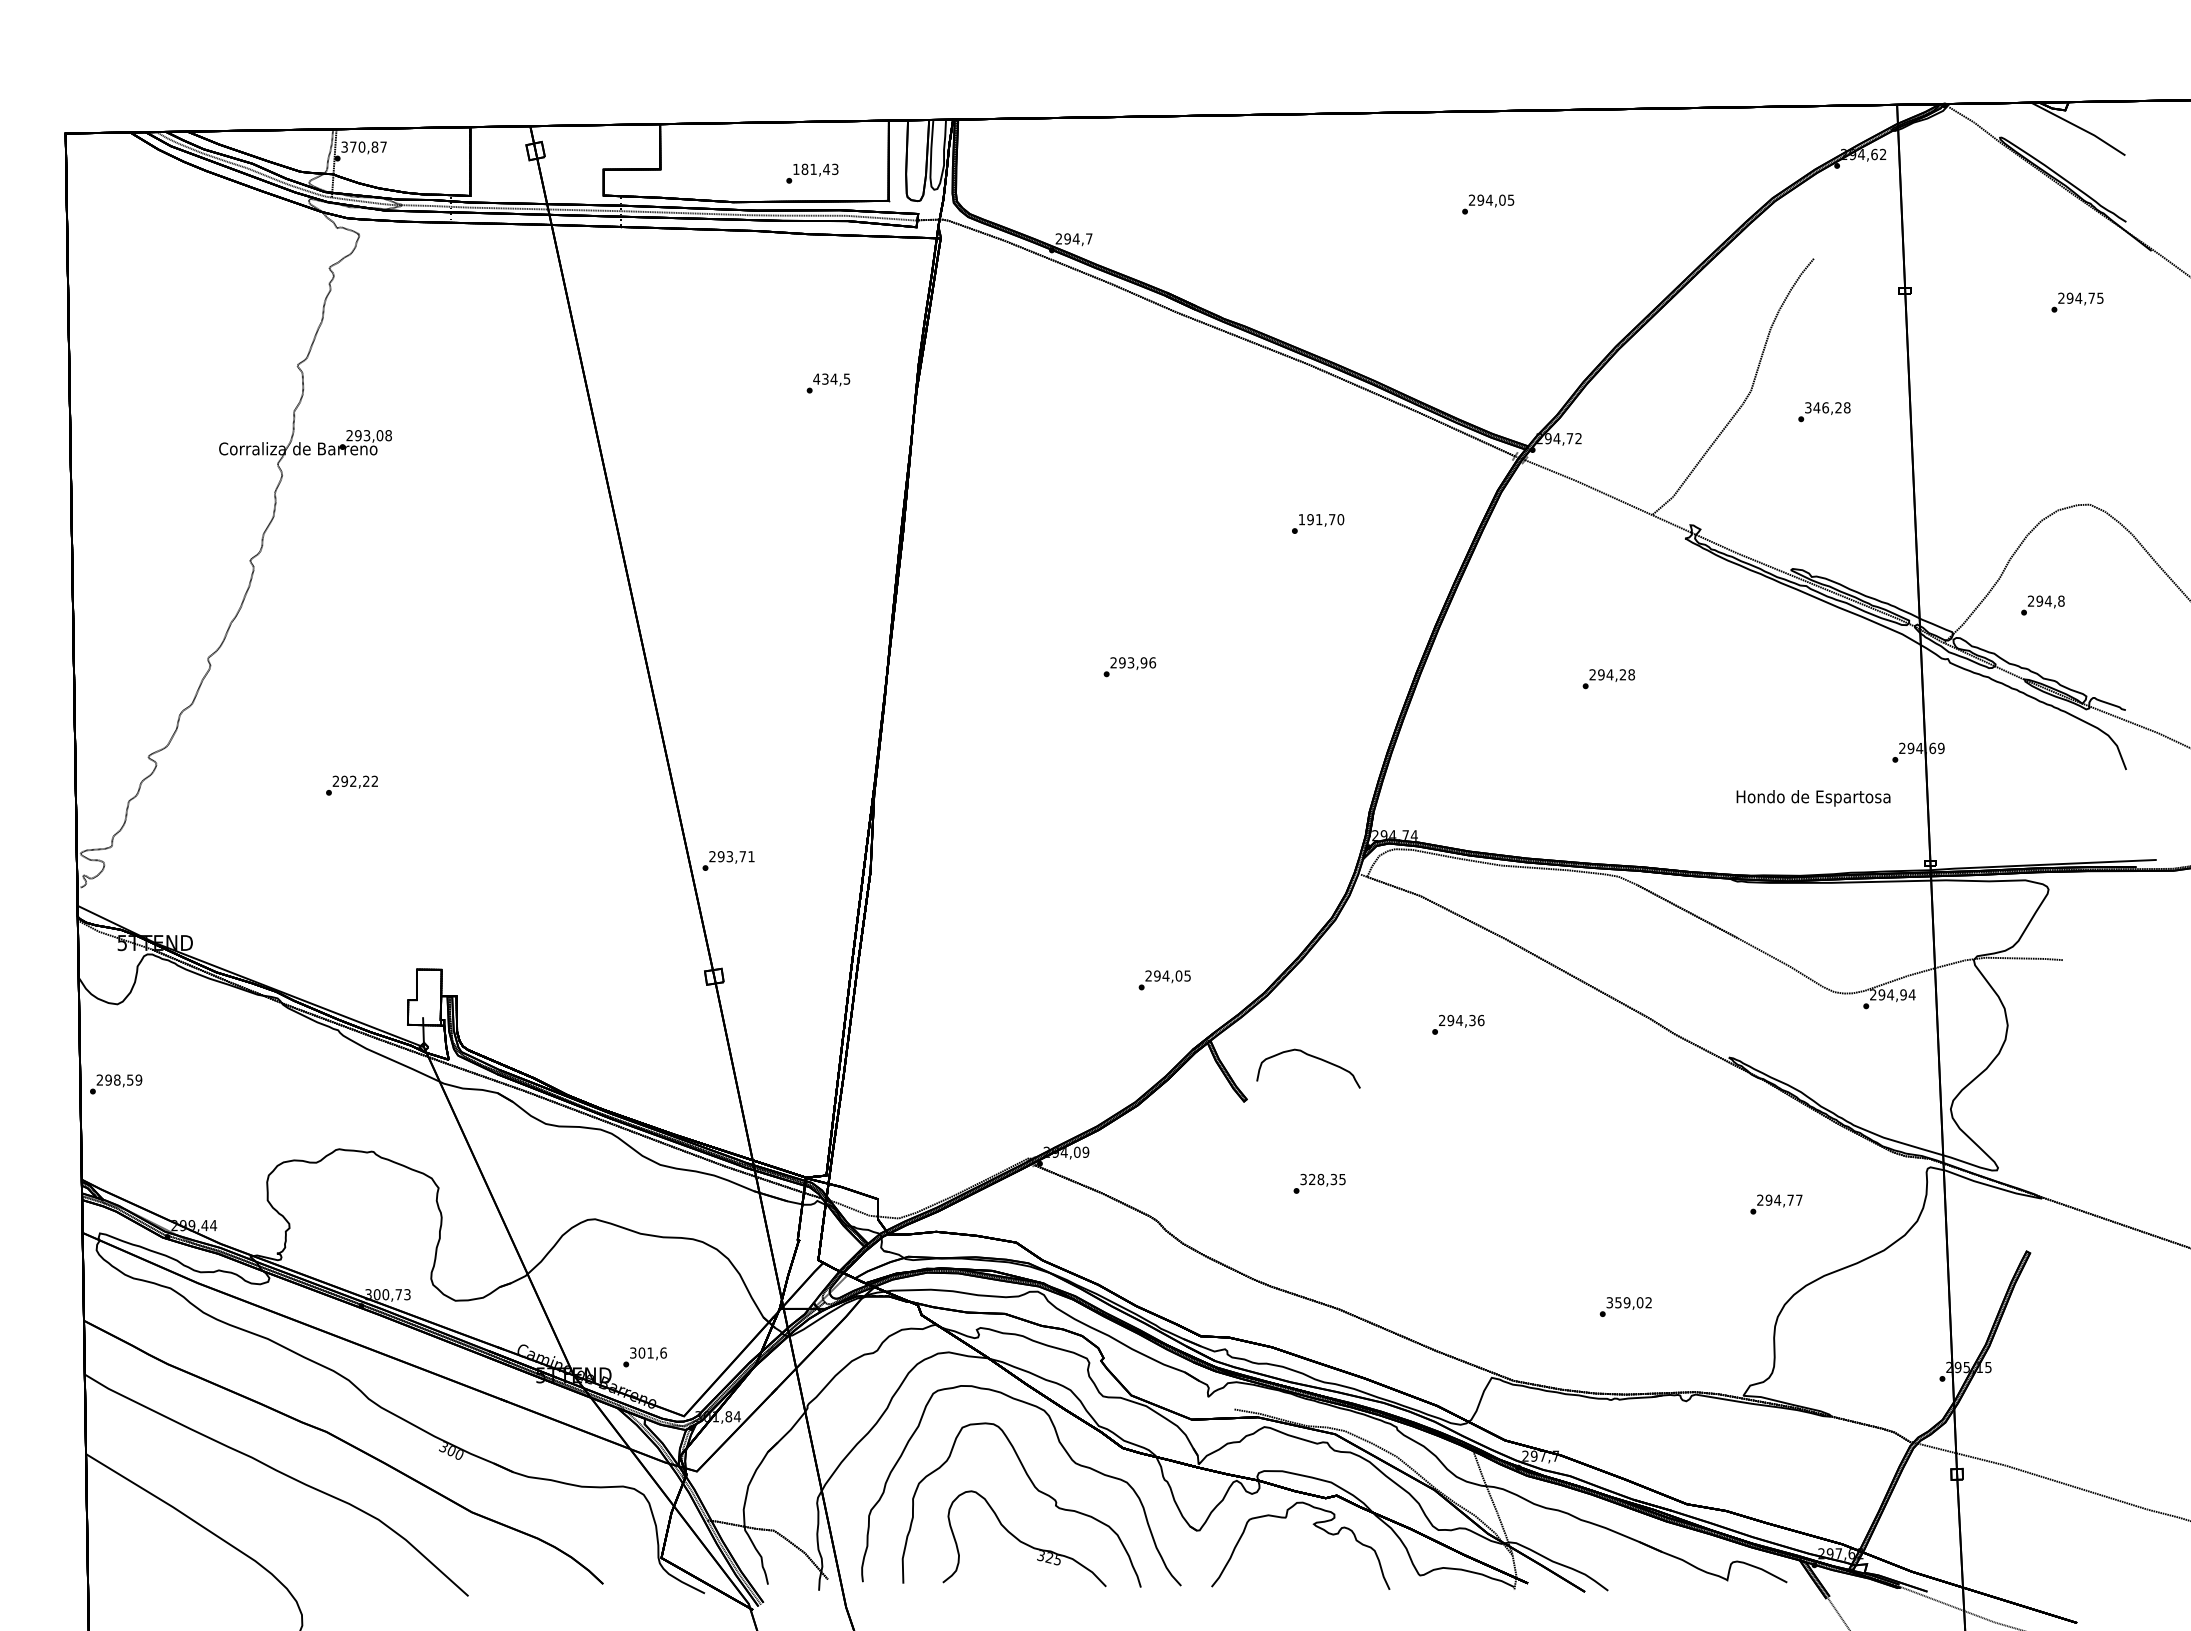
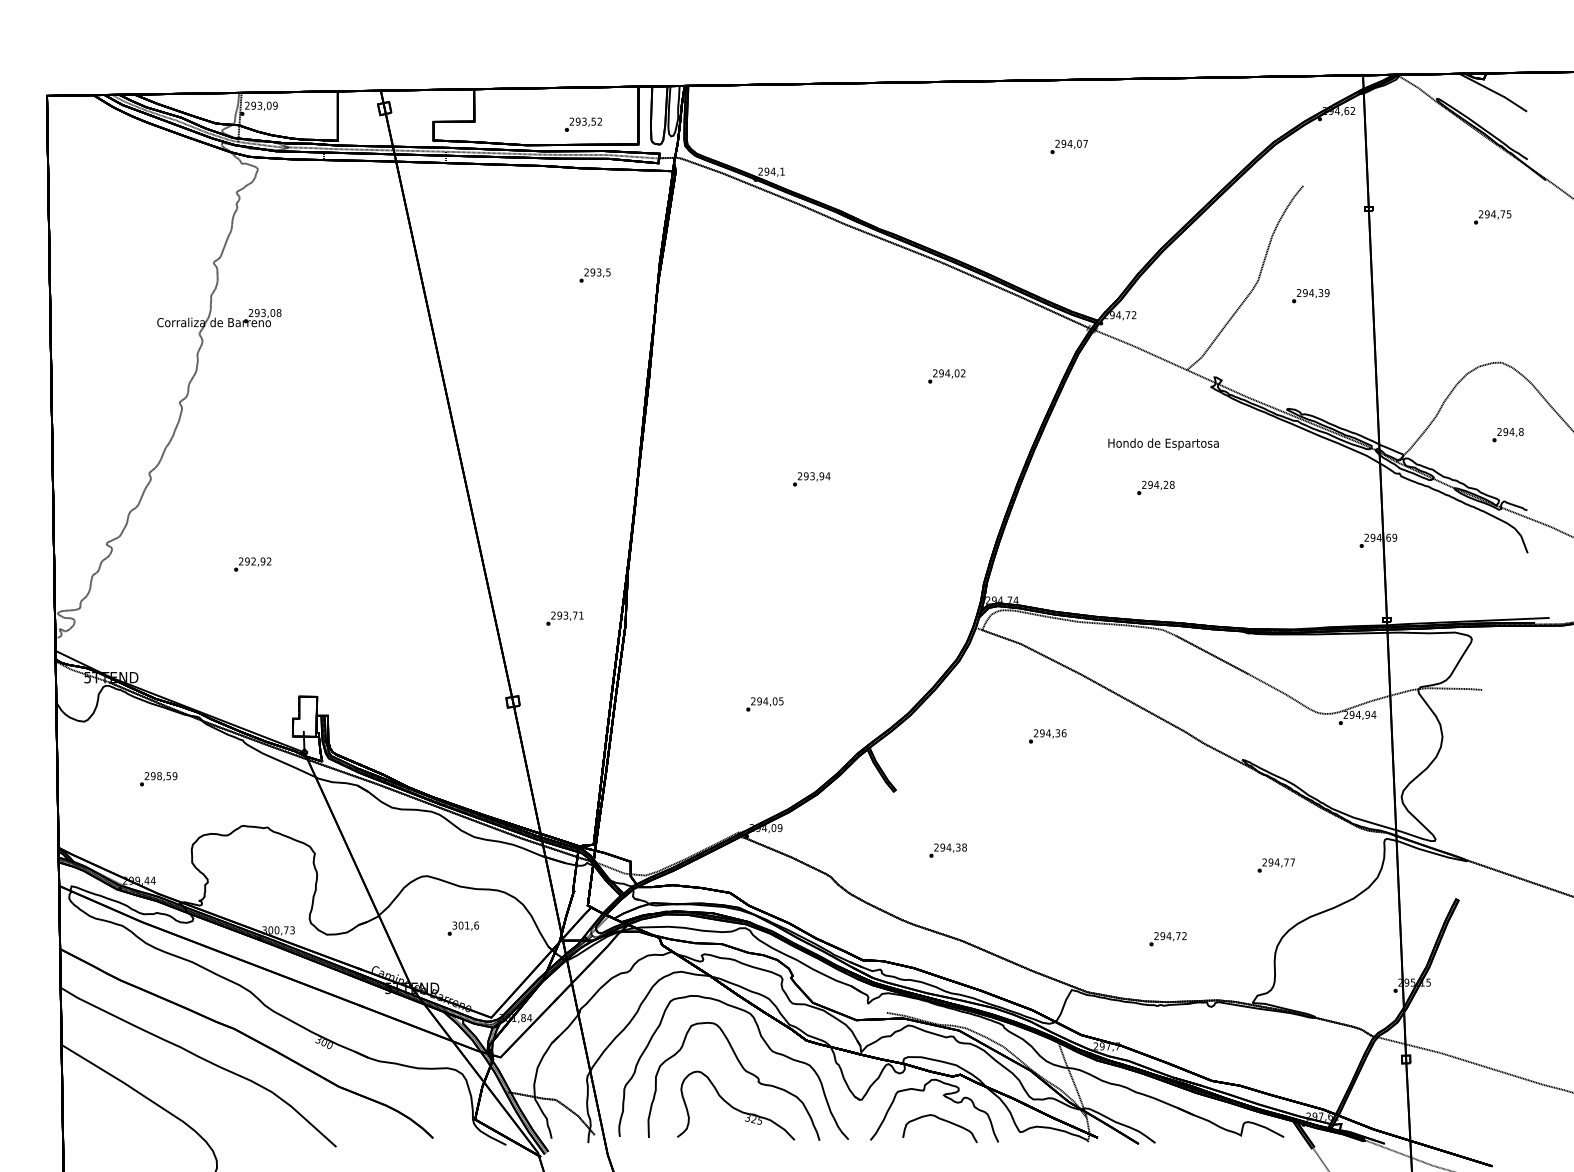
text: (363, 146) -> (260, 105), 370,87 -> 293,09
text: (815, 169) -> (585, 121), 181,43 -> 293,52
text: (1510, 199) -> (1085, 143), 294,05 -> 294,07
text: (1089, 238) -> (782, 171), 294,7 -> 294,1
text: (825, 378) -> (592, 271), 434,5 -> 293,5
text: (1827, 407) -> (1313, 292), 346,28 -> 294,39
text: (1321, 519) -> (949, 373), 191,70 -> 294,02
text: (2042, 605) -> (1507, 435), moved
text: (1152, 662) -> (827, 476), 293,96 -> 293,94
text: (366, 781) -> (263, 561), 292,22 -> 292,92
text: (1813, 798) -> (1163, 444), moved
text: (728, 860) -> (564, 618), moved
text: (1164, 980) -> (764, 704), moved
part: (1312, 1057) -> (942, 1120), moved
text: (116, 1084) -> (158, 779), moved
text: (1322, 1179) -> (950, 847), 328,35 -> 294,38
text: (1624, 1302) -> (1167, 935), 359,02 -> 294,72
text: (644, 1357) -> (462, 928), moved

